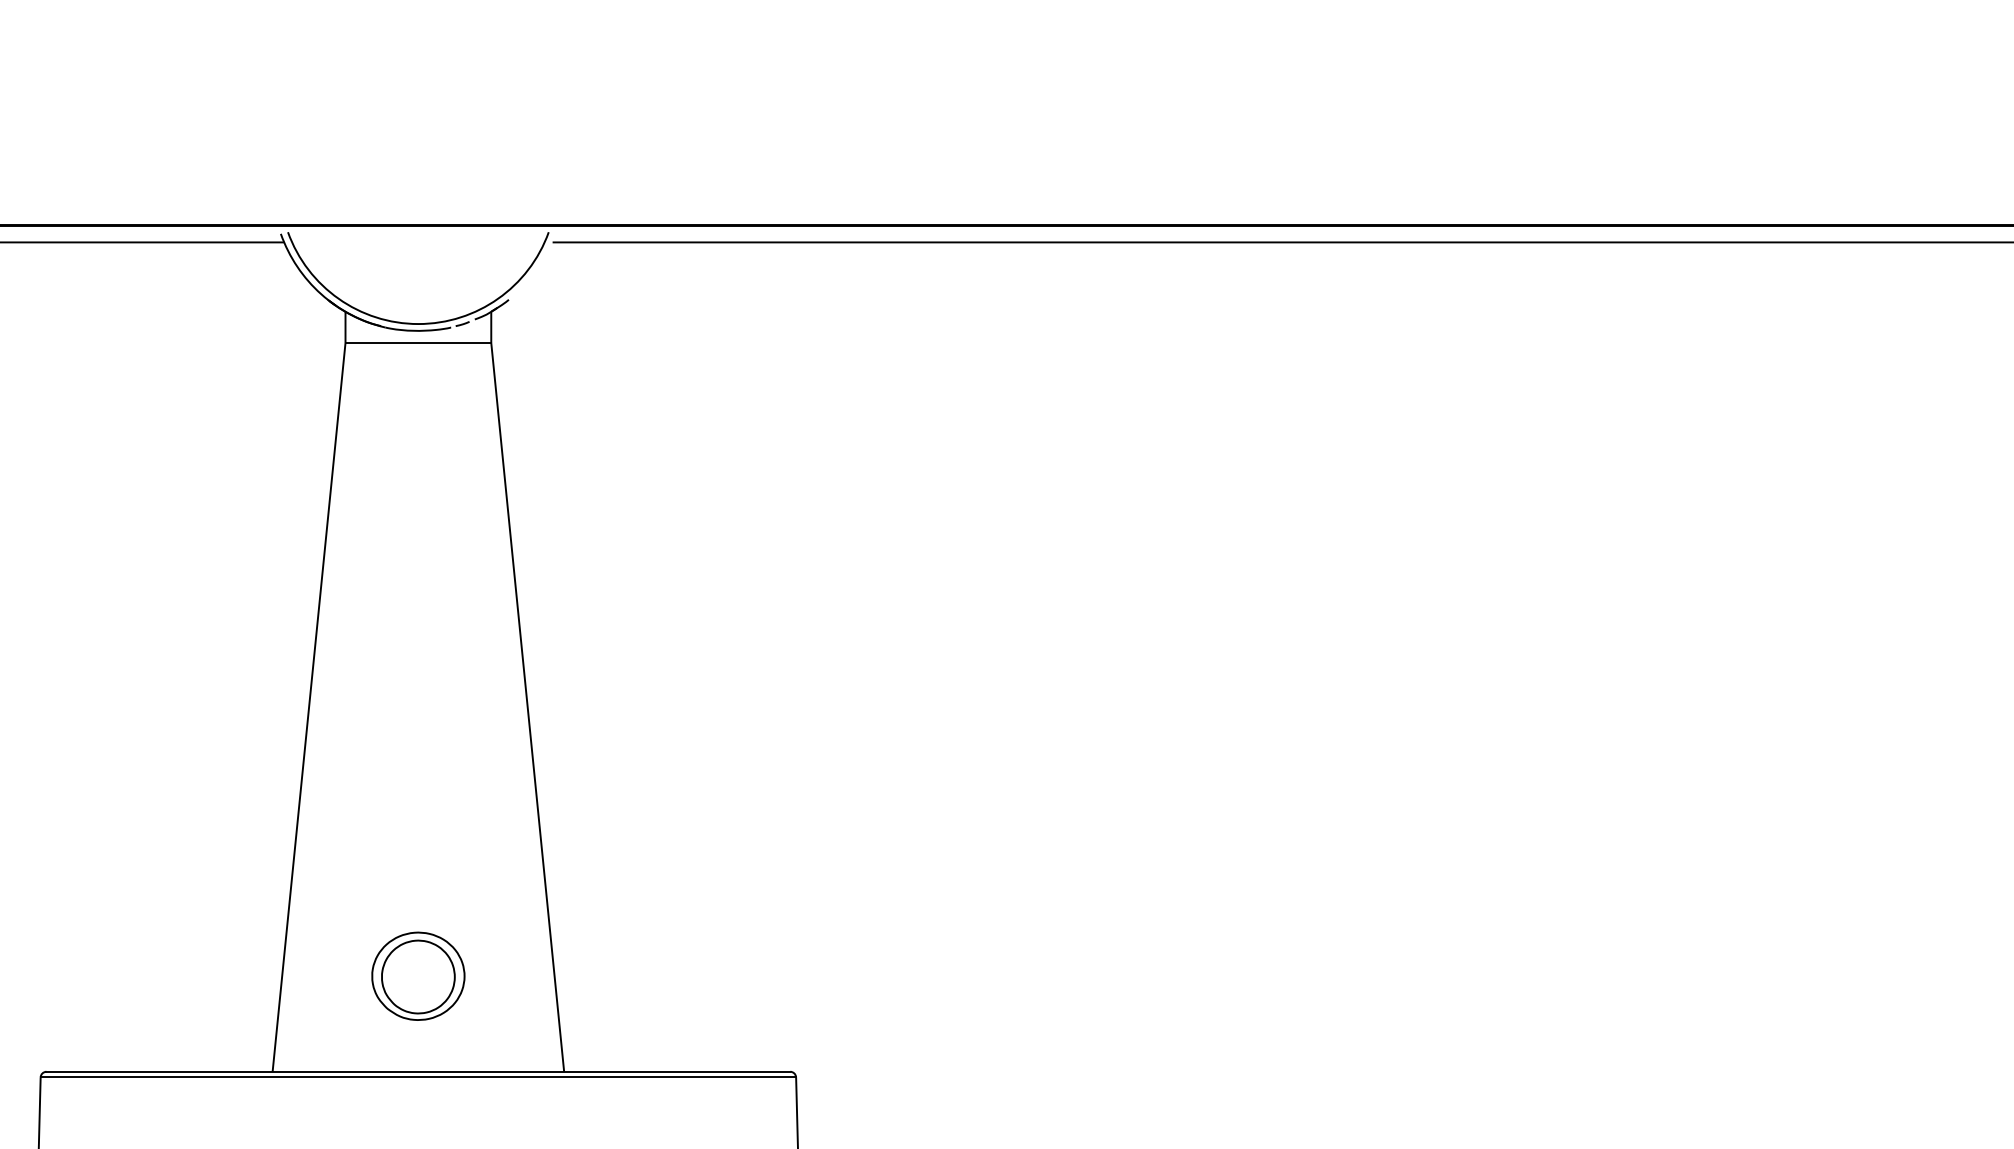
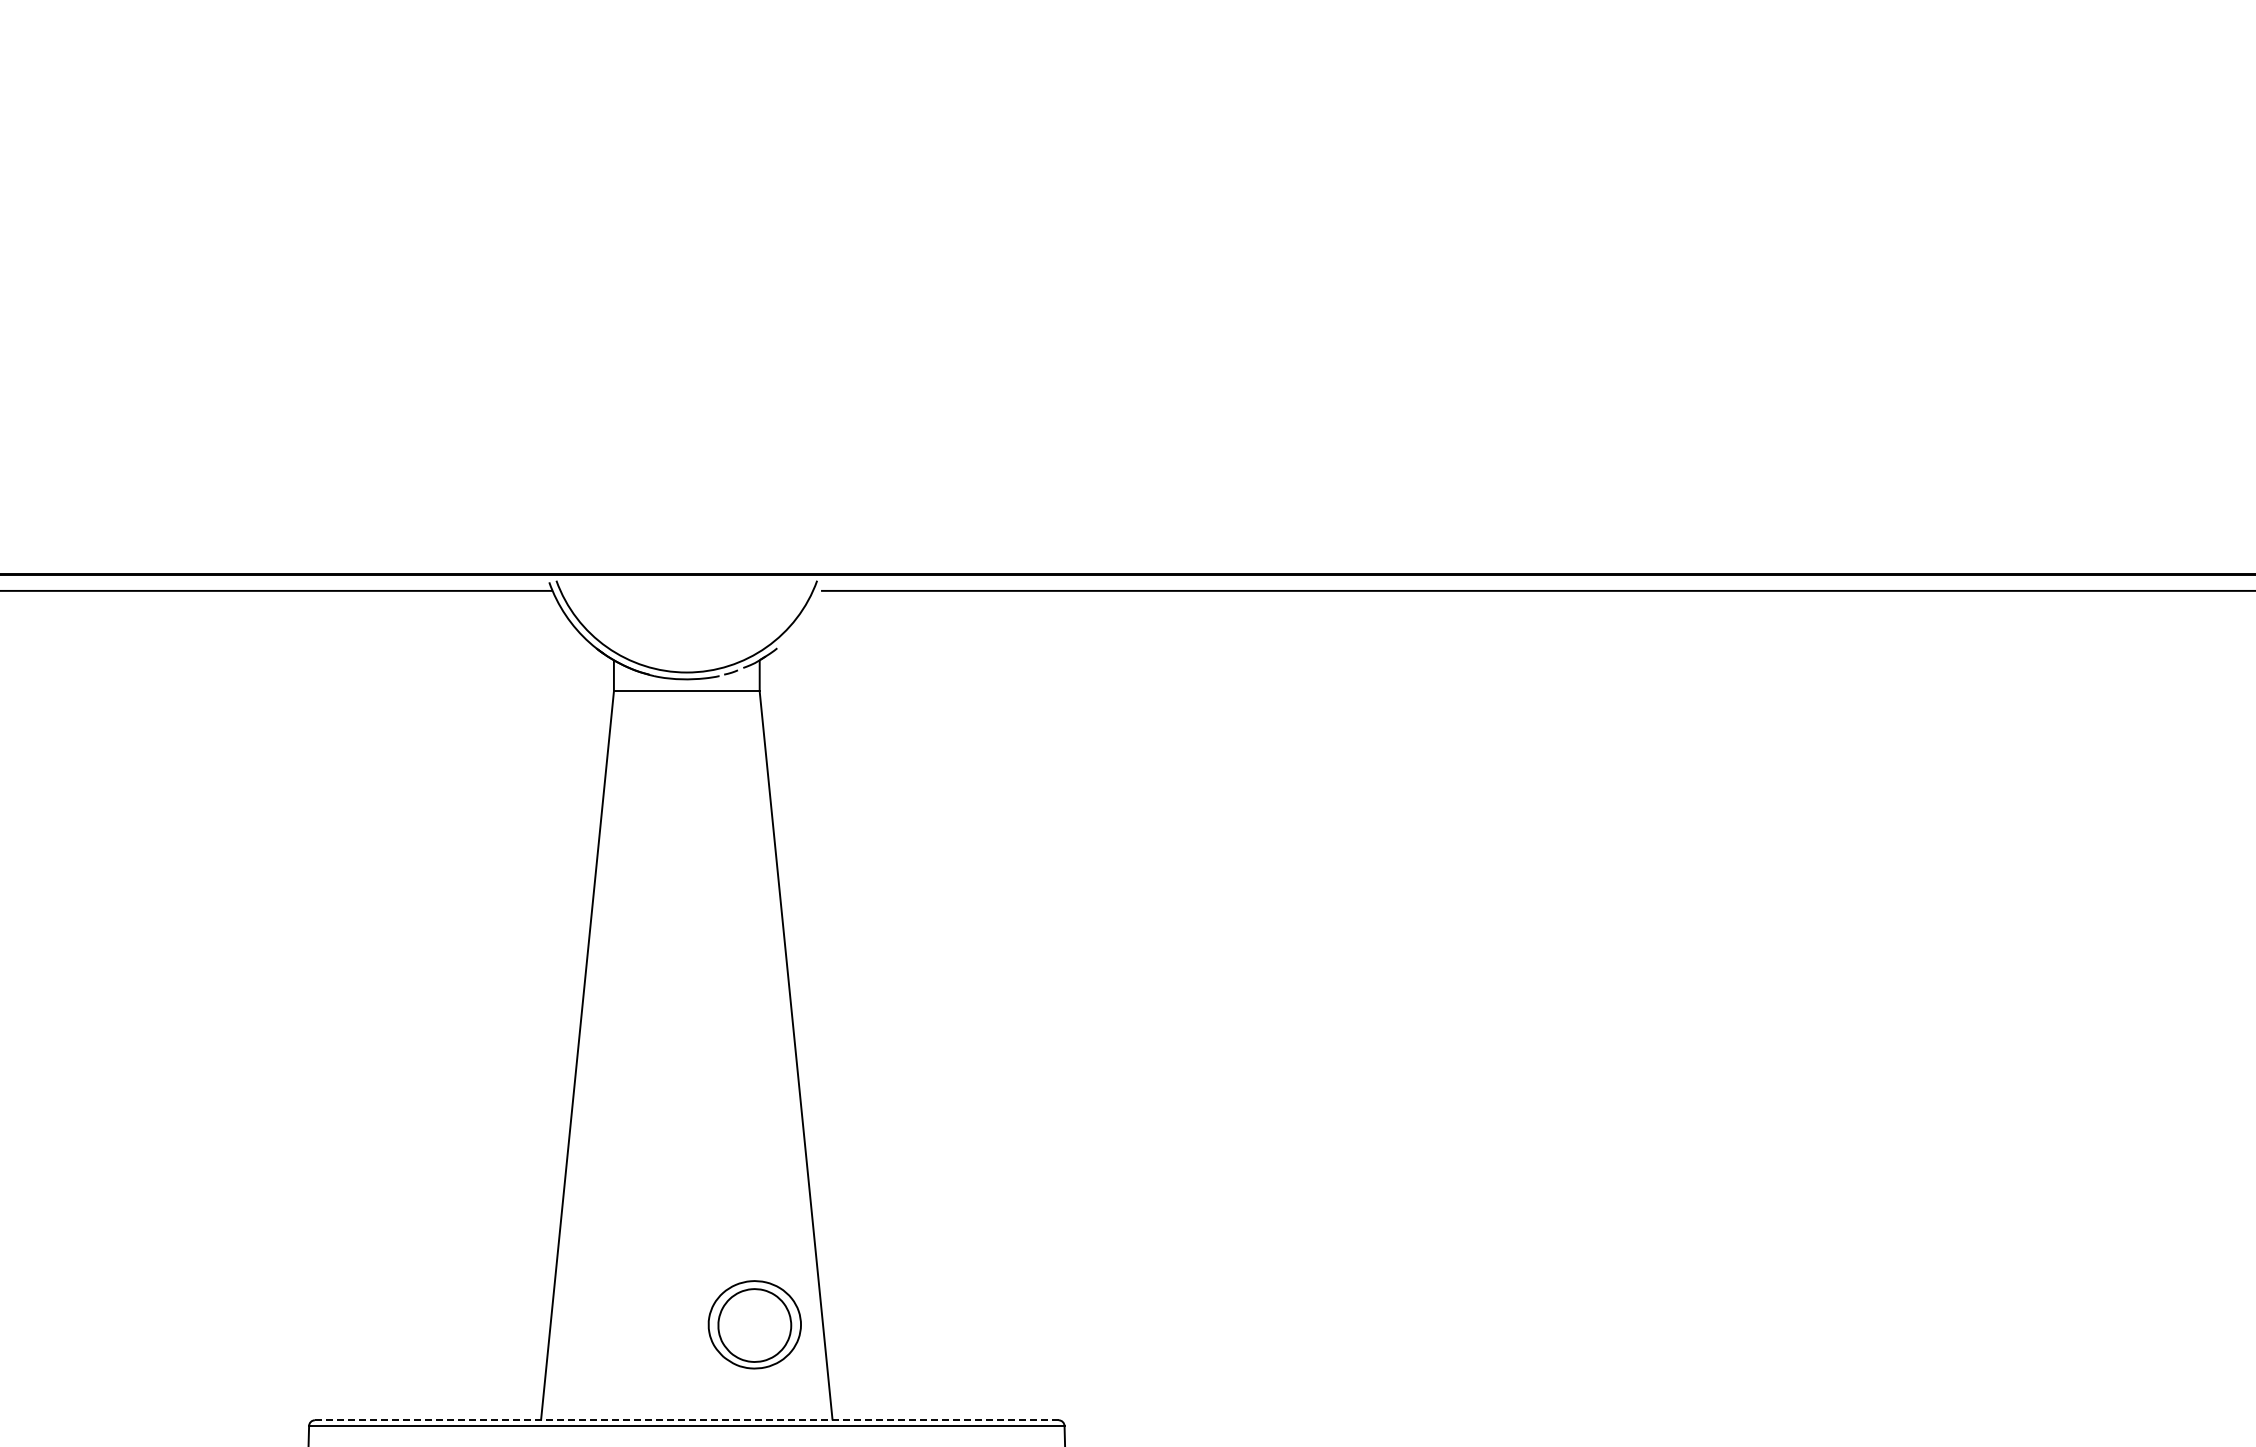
part: (418, 976) -> (754, 1324), moved
line: (418, 1072) -> (686, 1420), solid -> dashed

